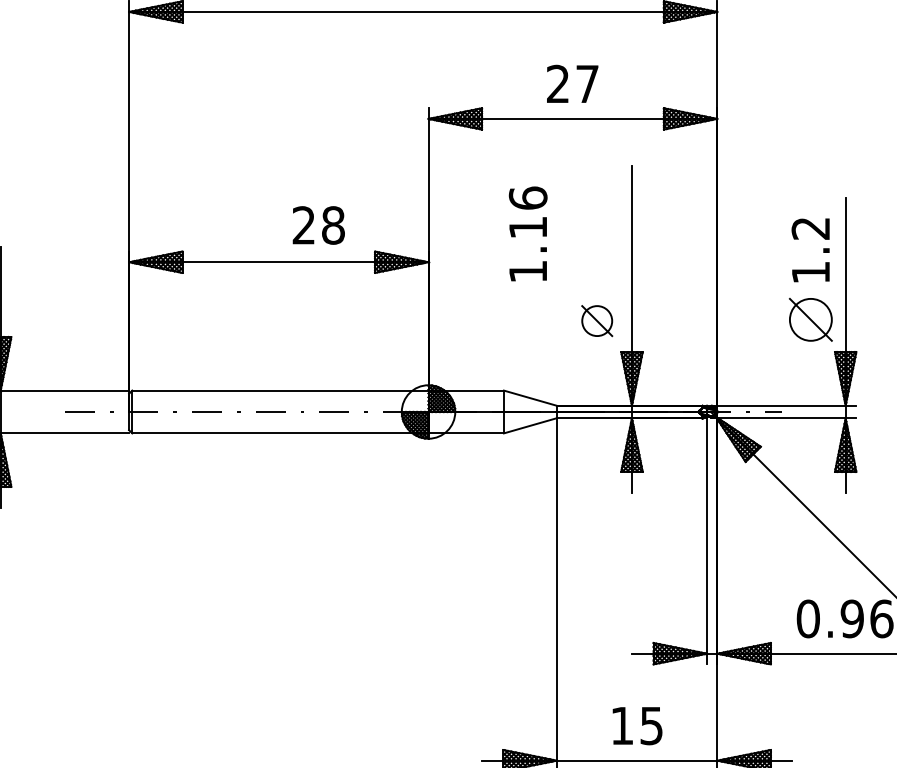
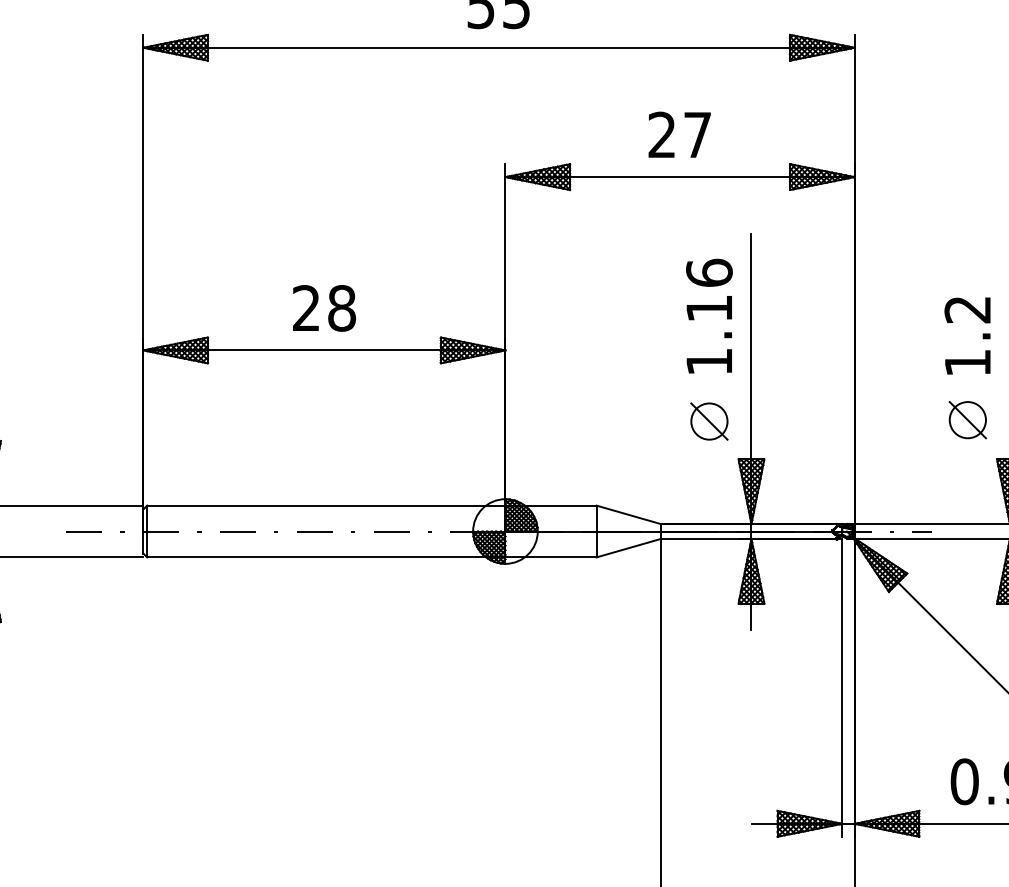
text: (318, 225) -> (323, 308), moved
text: (527, 233) -> (708, 315), moved
part: (810, 319) -> (967, 419), size x0.71

